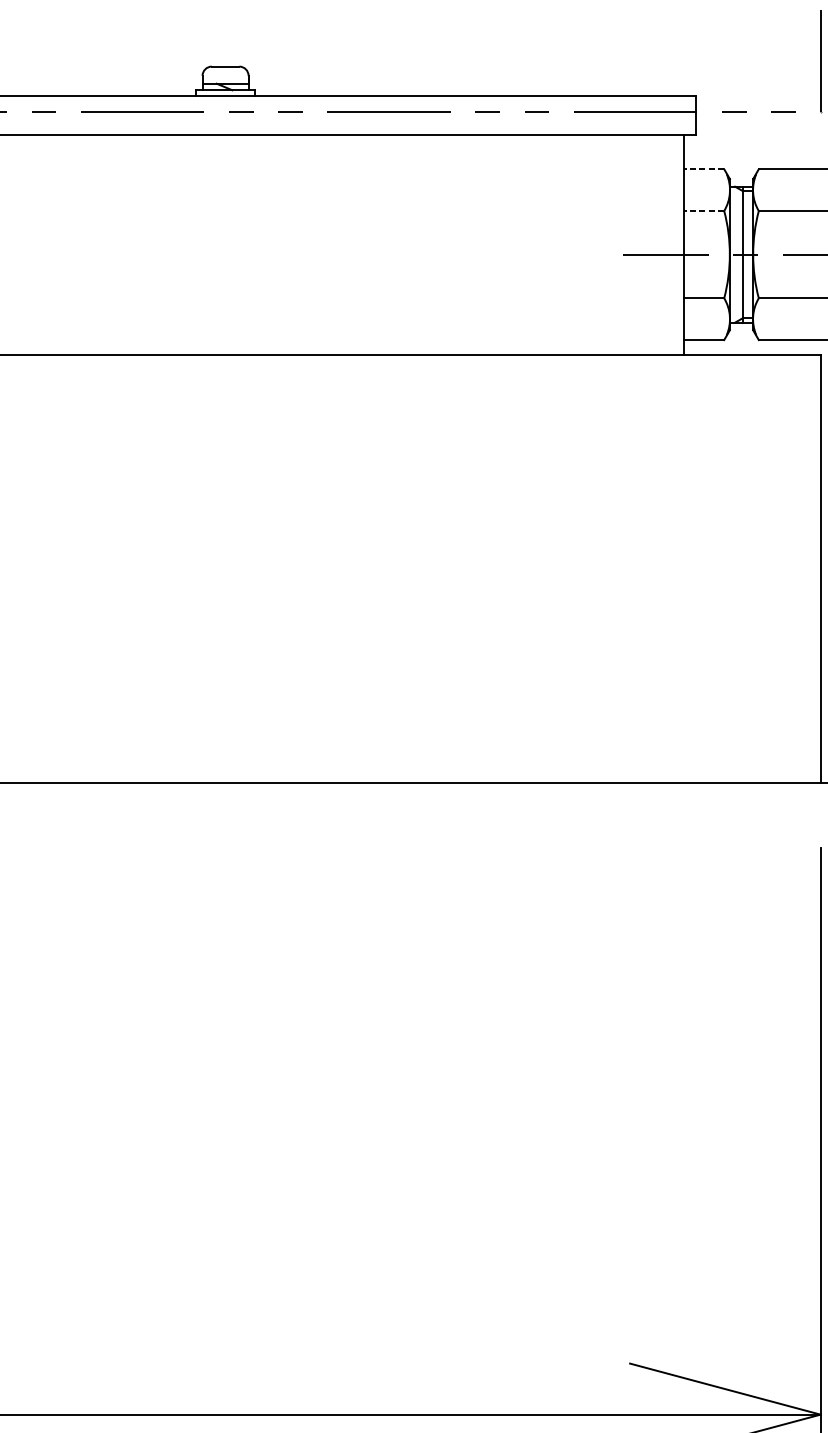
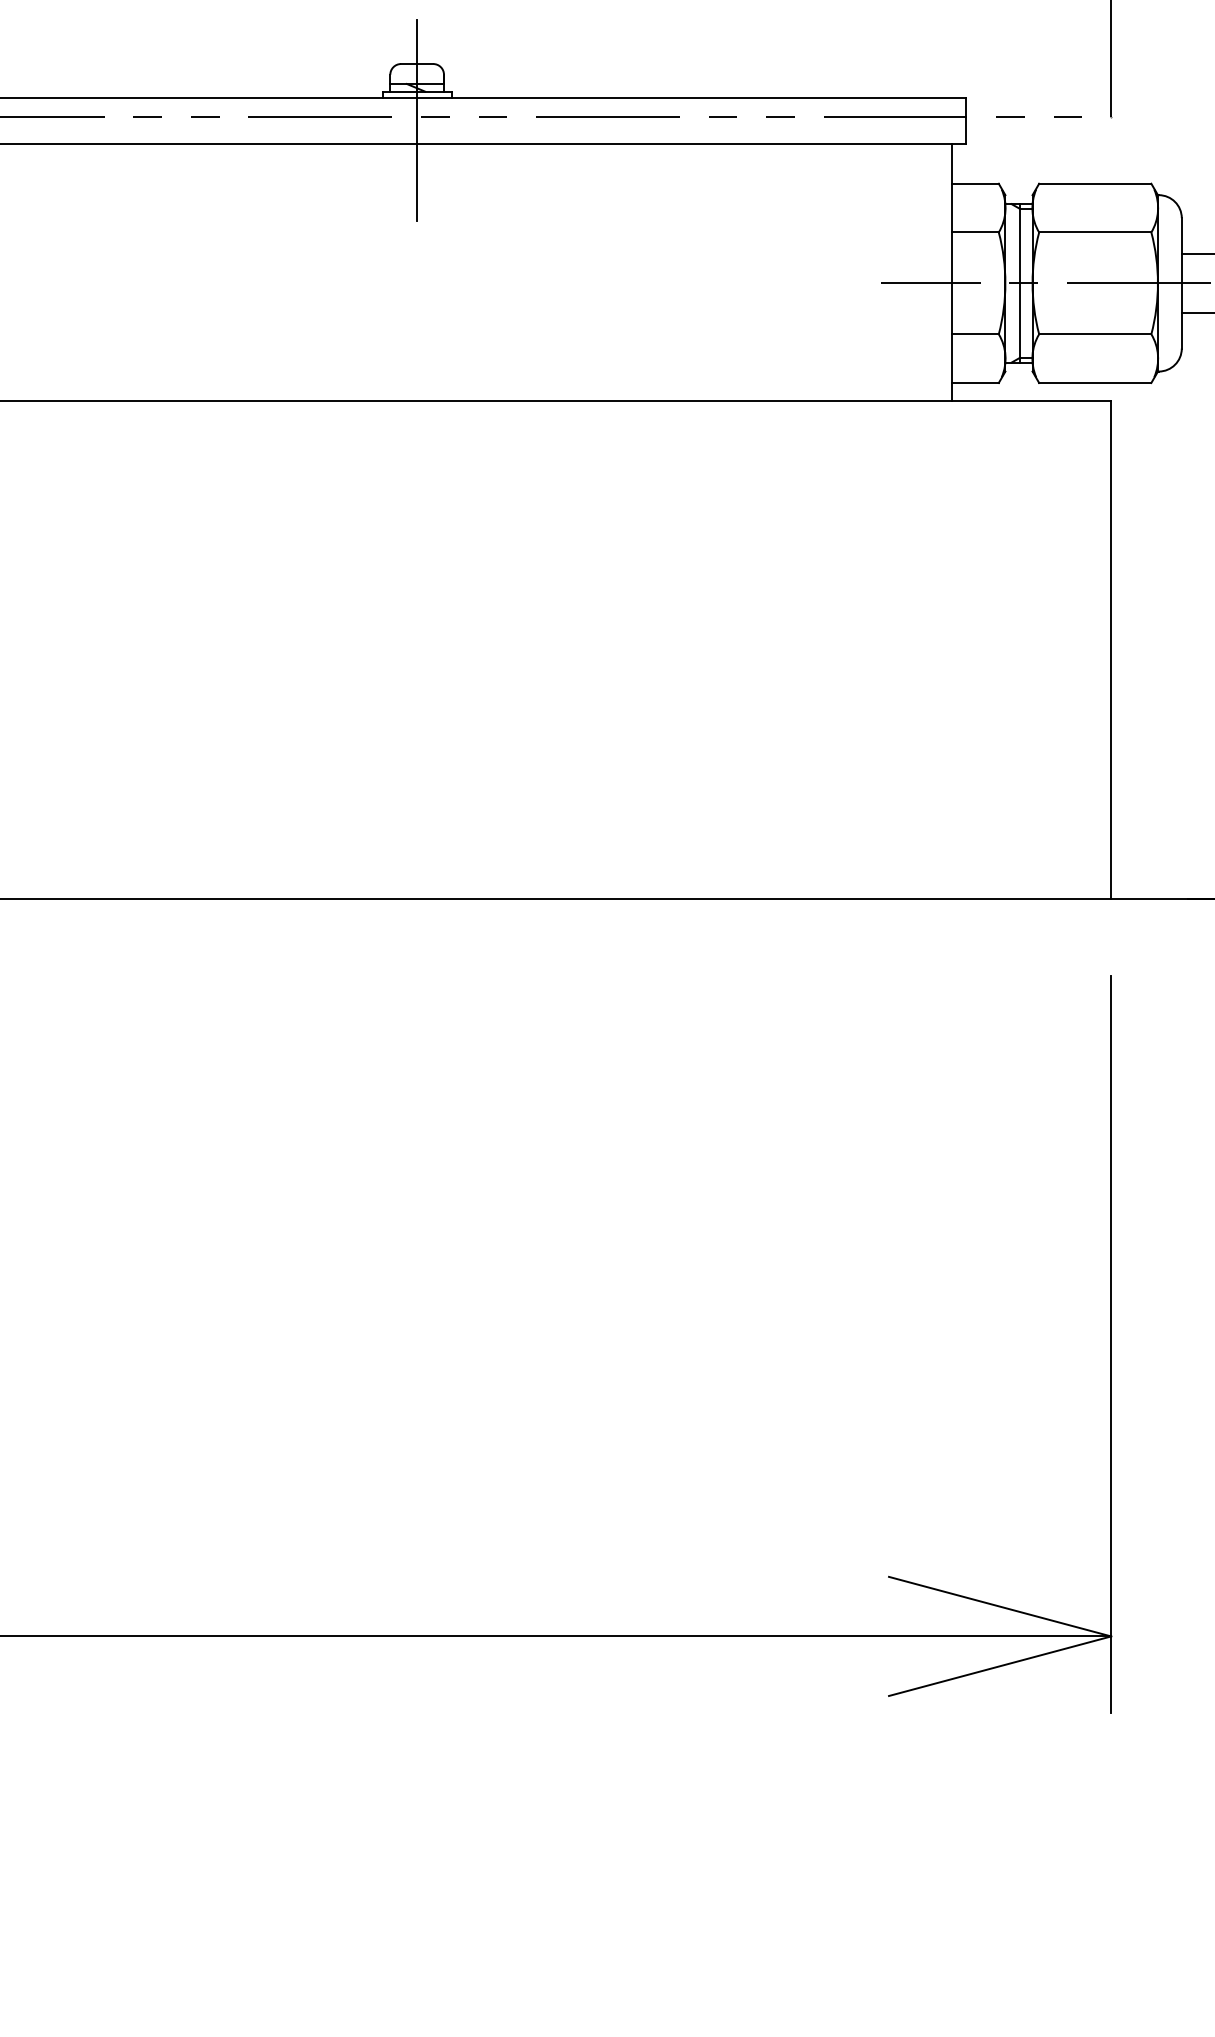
line: (225, 115) -> (417, 120), added
line: (704, 169) -> (975, 183), dashed -> solid
line: (704, 211) -> (975, 232), dashed -> solid

